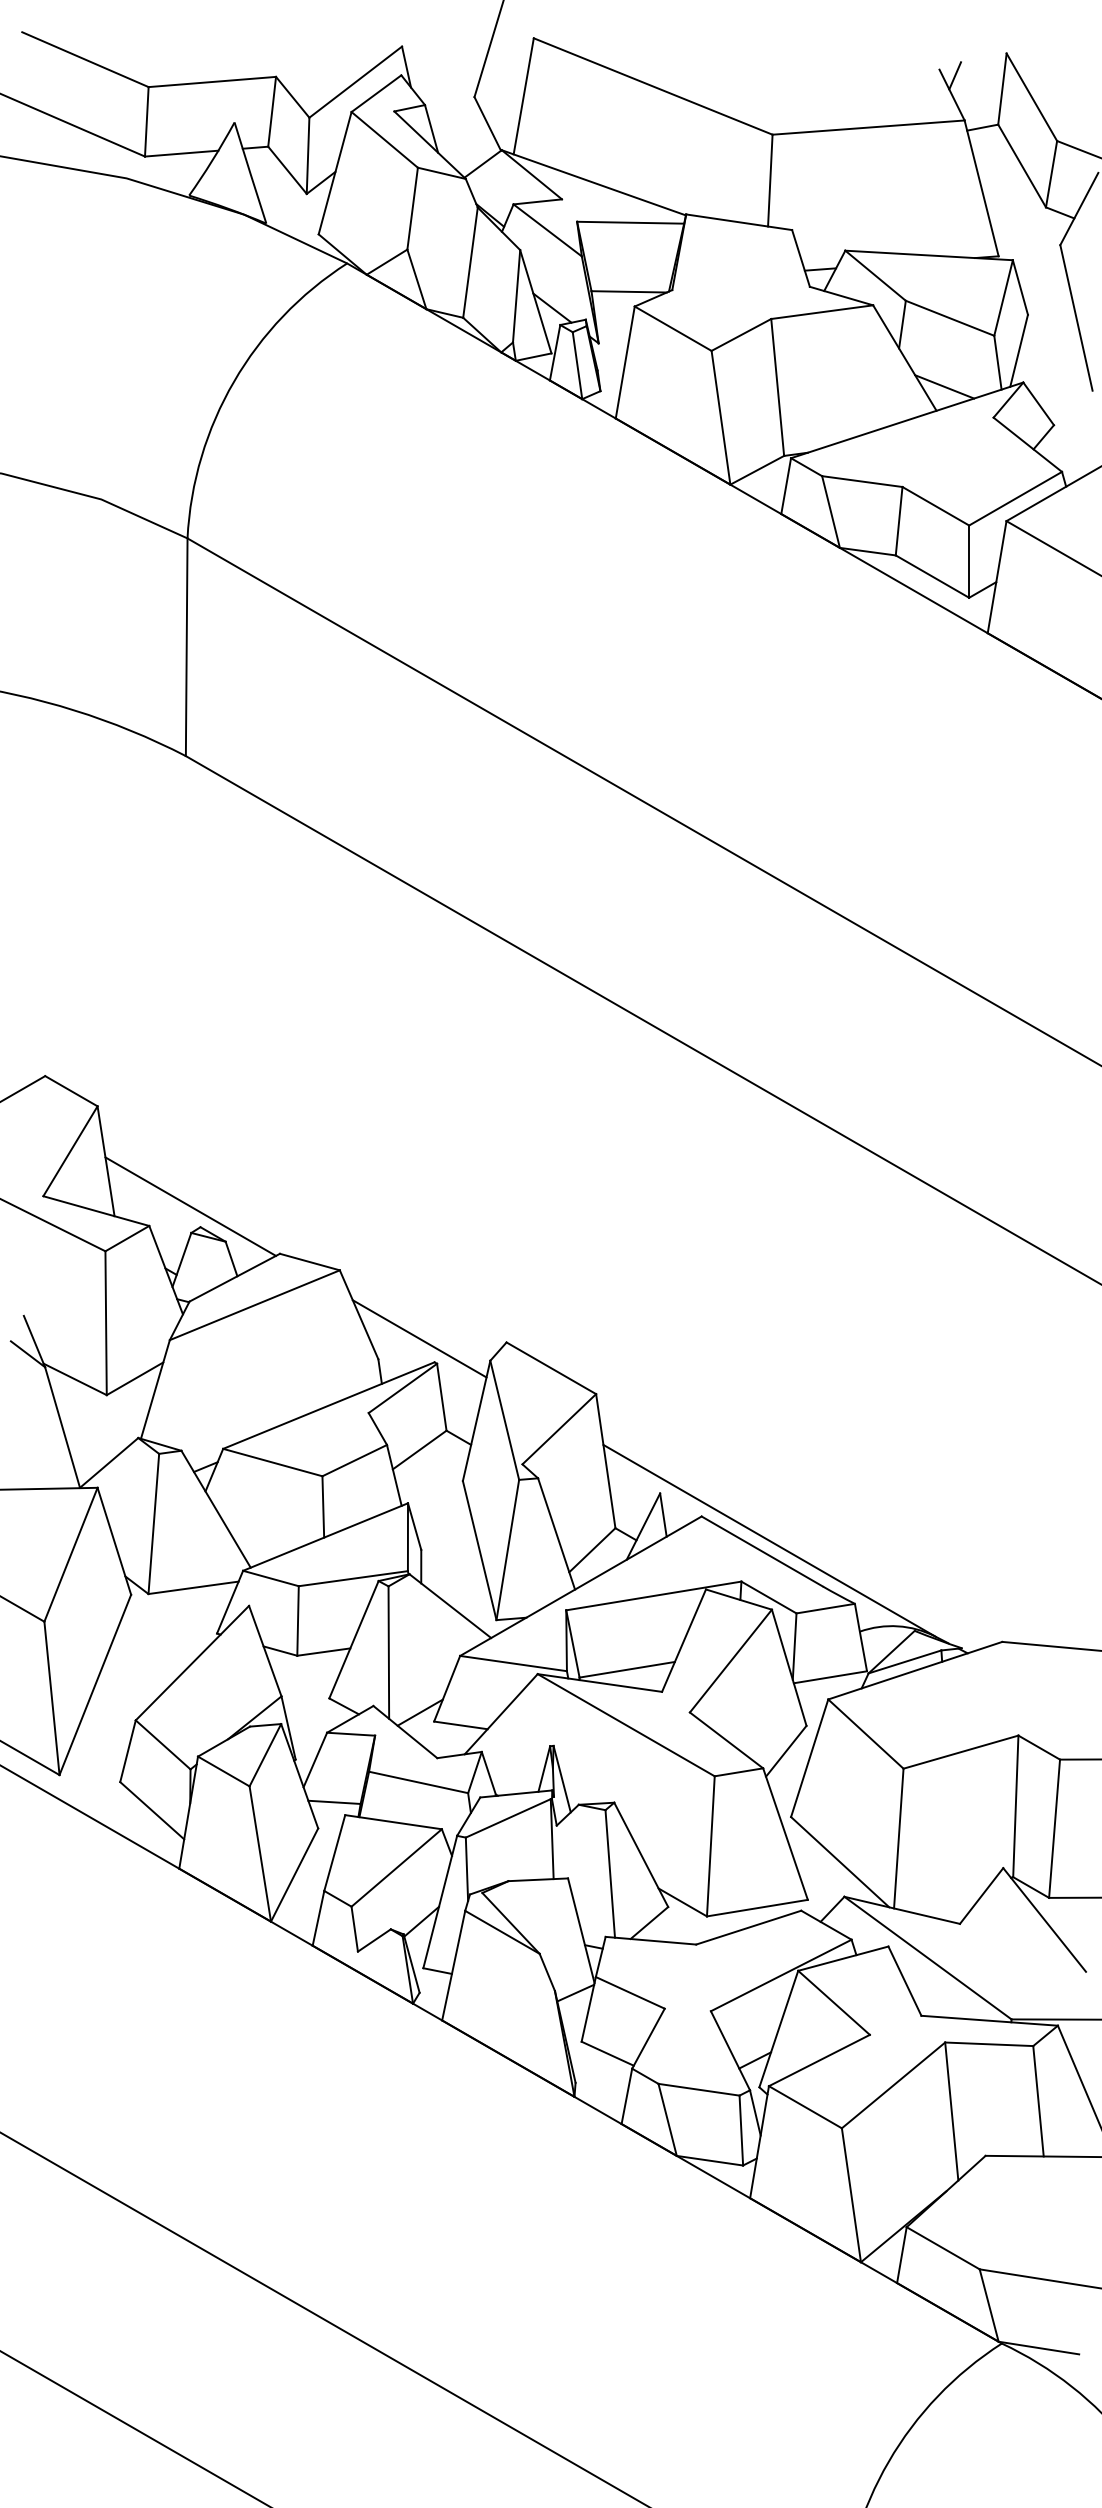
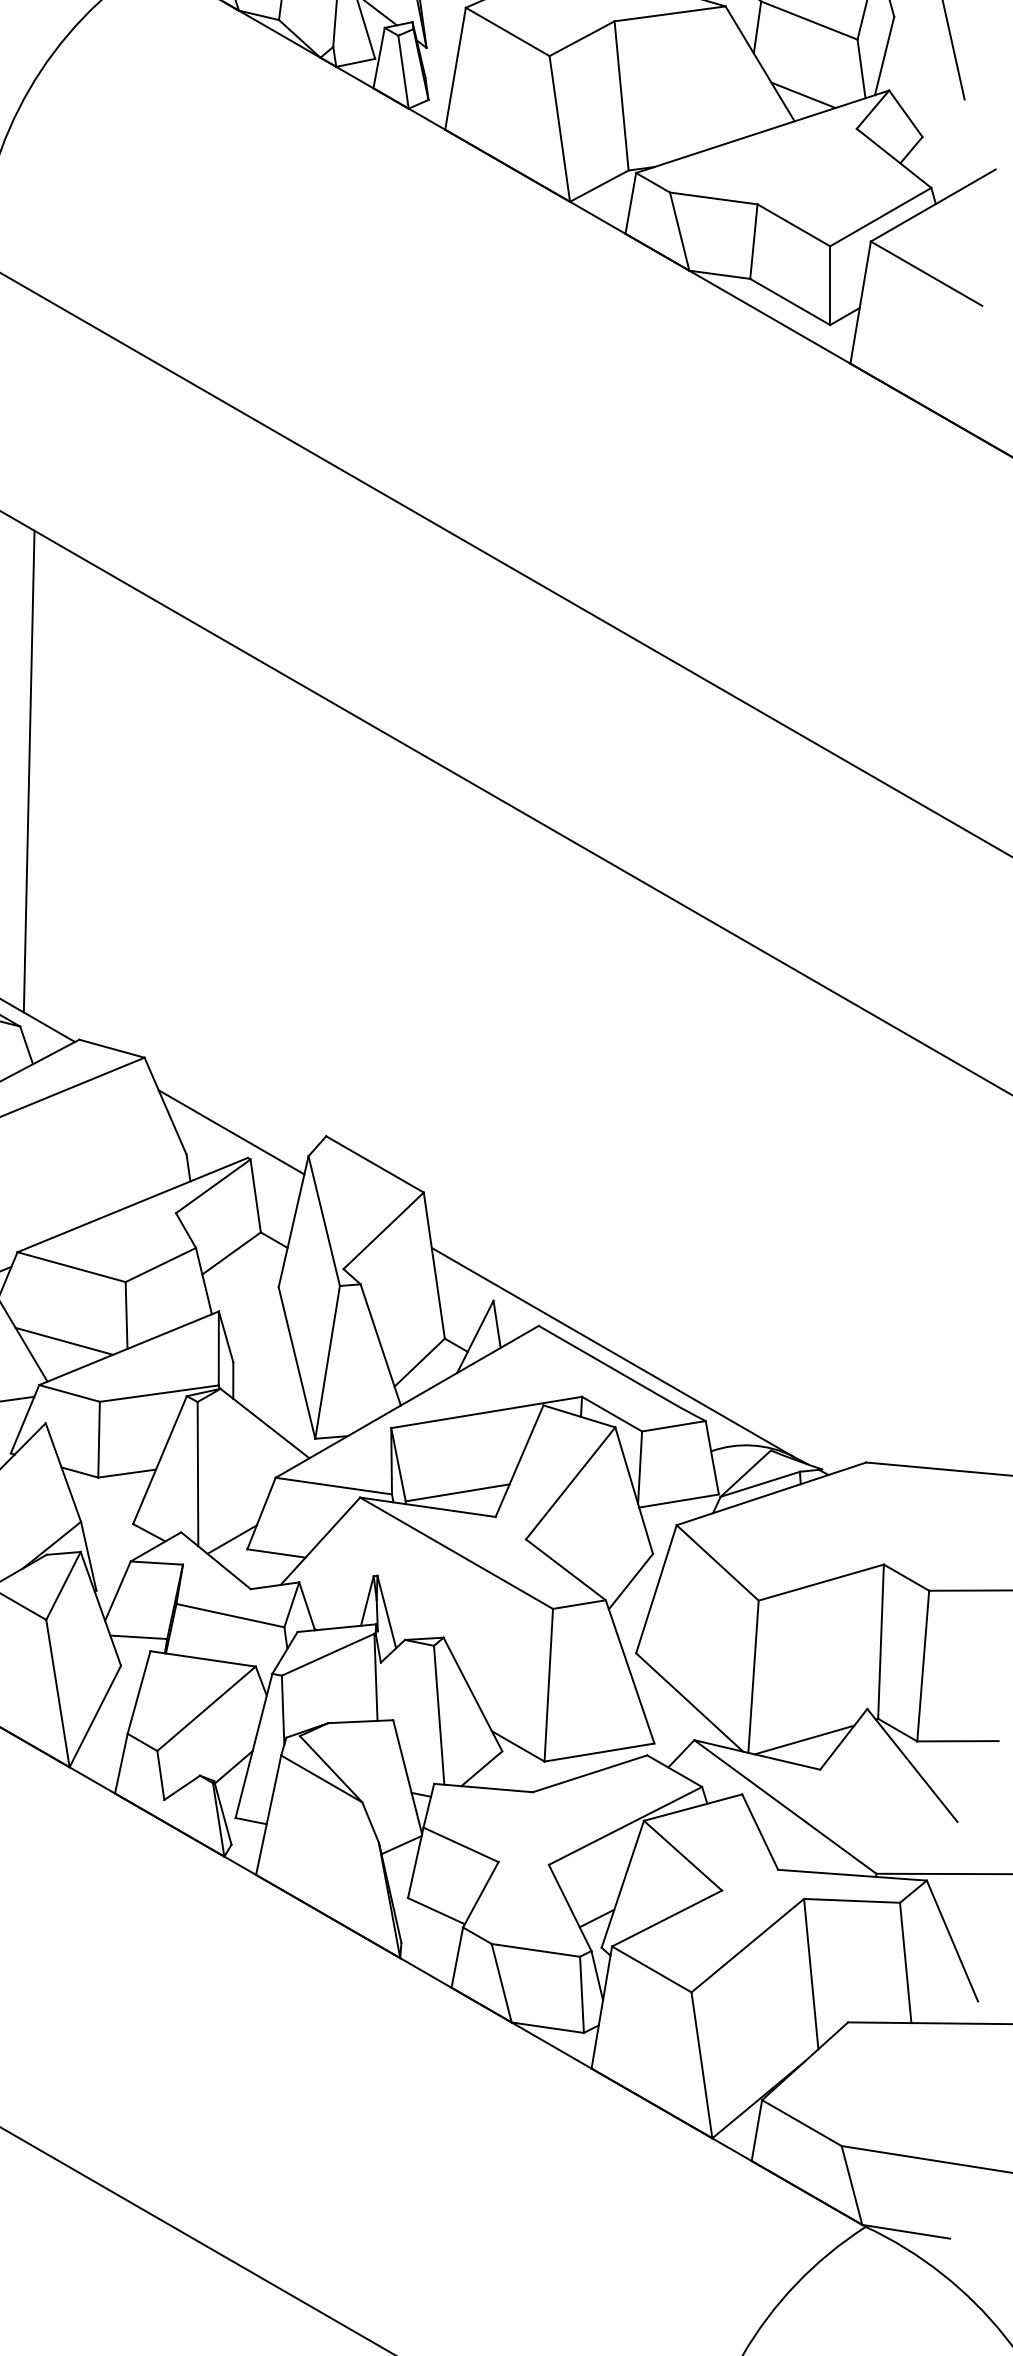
line: (233, 1007) -> (28, 771), added
line: (265, 1530) -> (63, 1341), added
line: (945, 1896) -> (804, 1739), added

